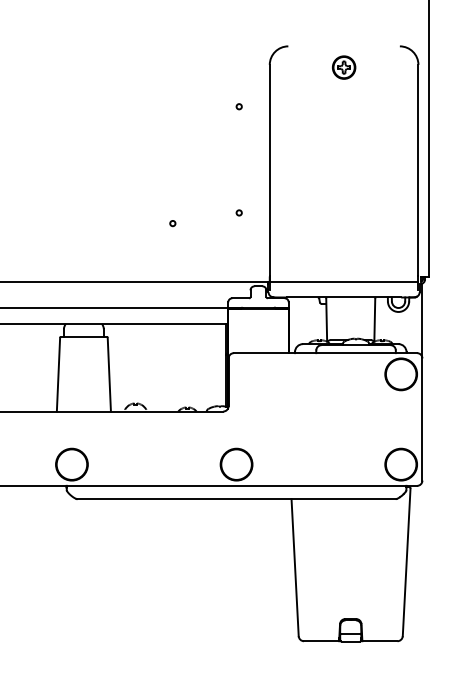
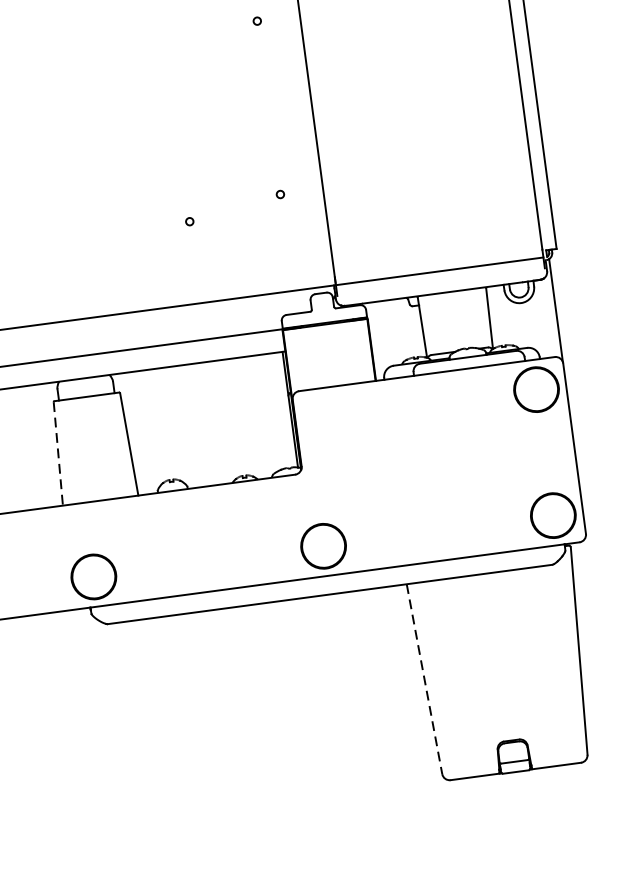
circle: (238, 106) -> (256, 20), moved
line: (58, 374) -> (58, 453), solid -> dashed
line: (295, 567) -> (424, 678), solid -> dashed

